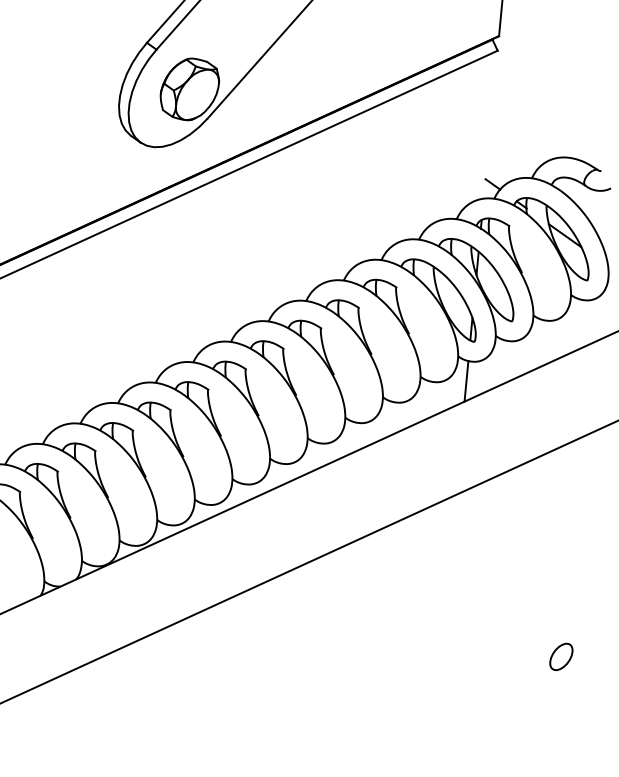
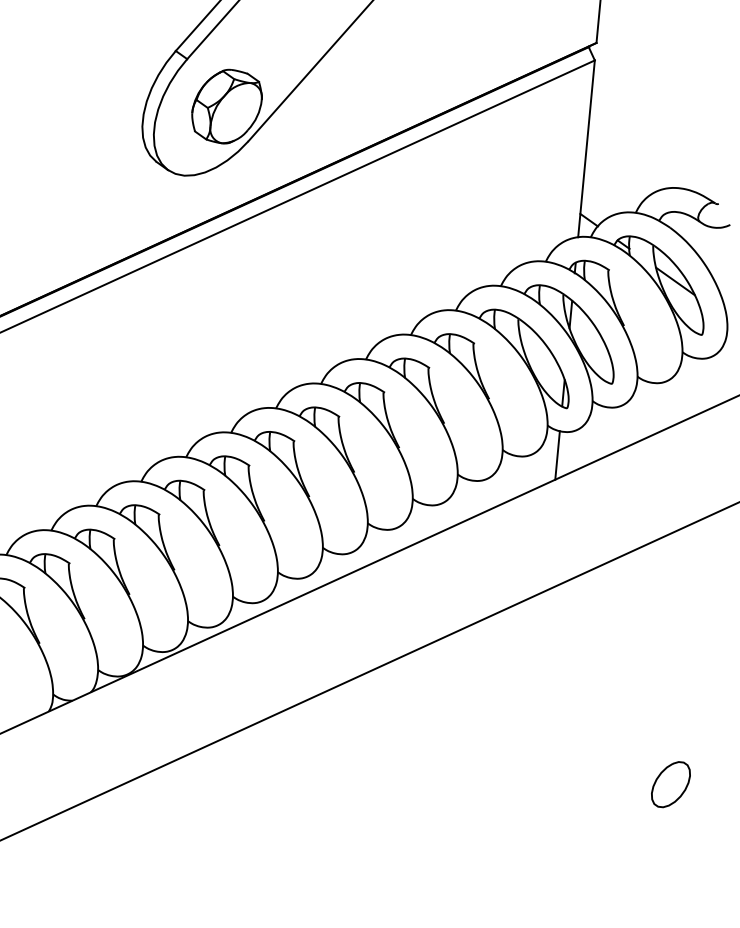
line: (490, 124) -> (586, 148), added
part: (560, 656) -> (670, 784), size x1.43

